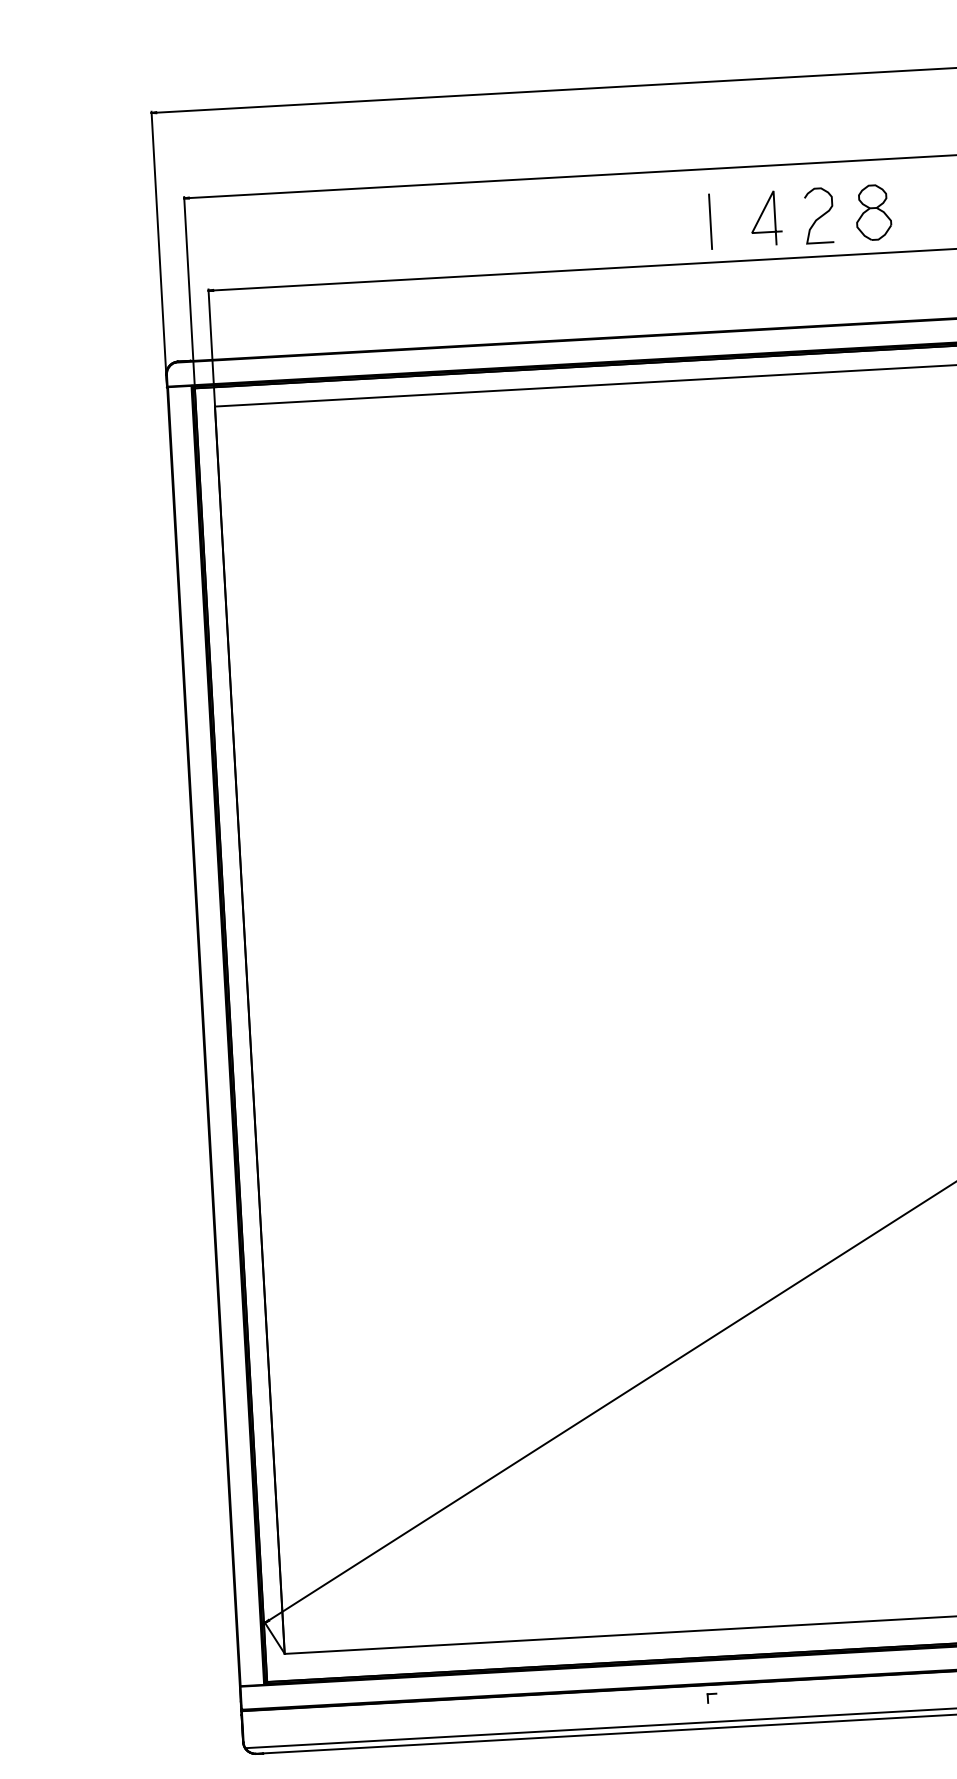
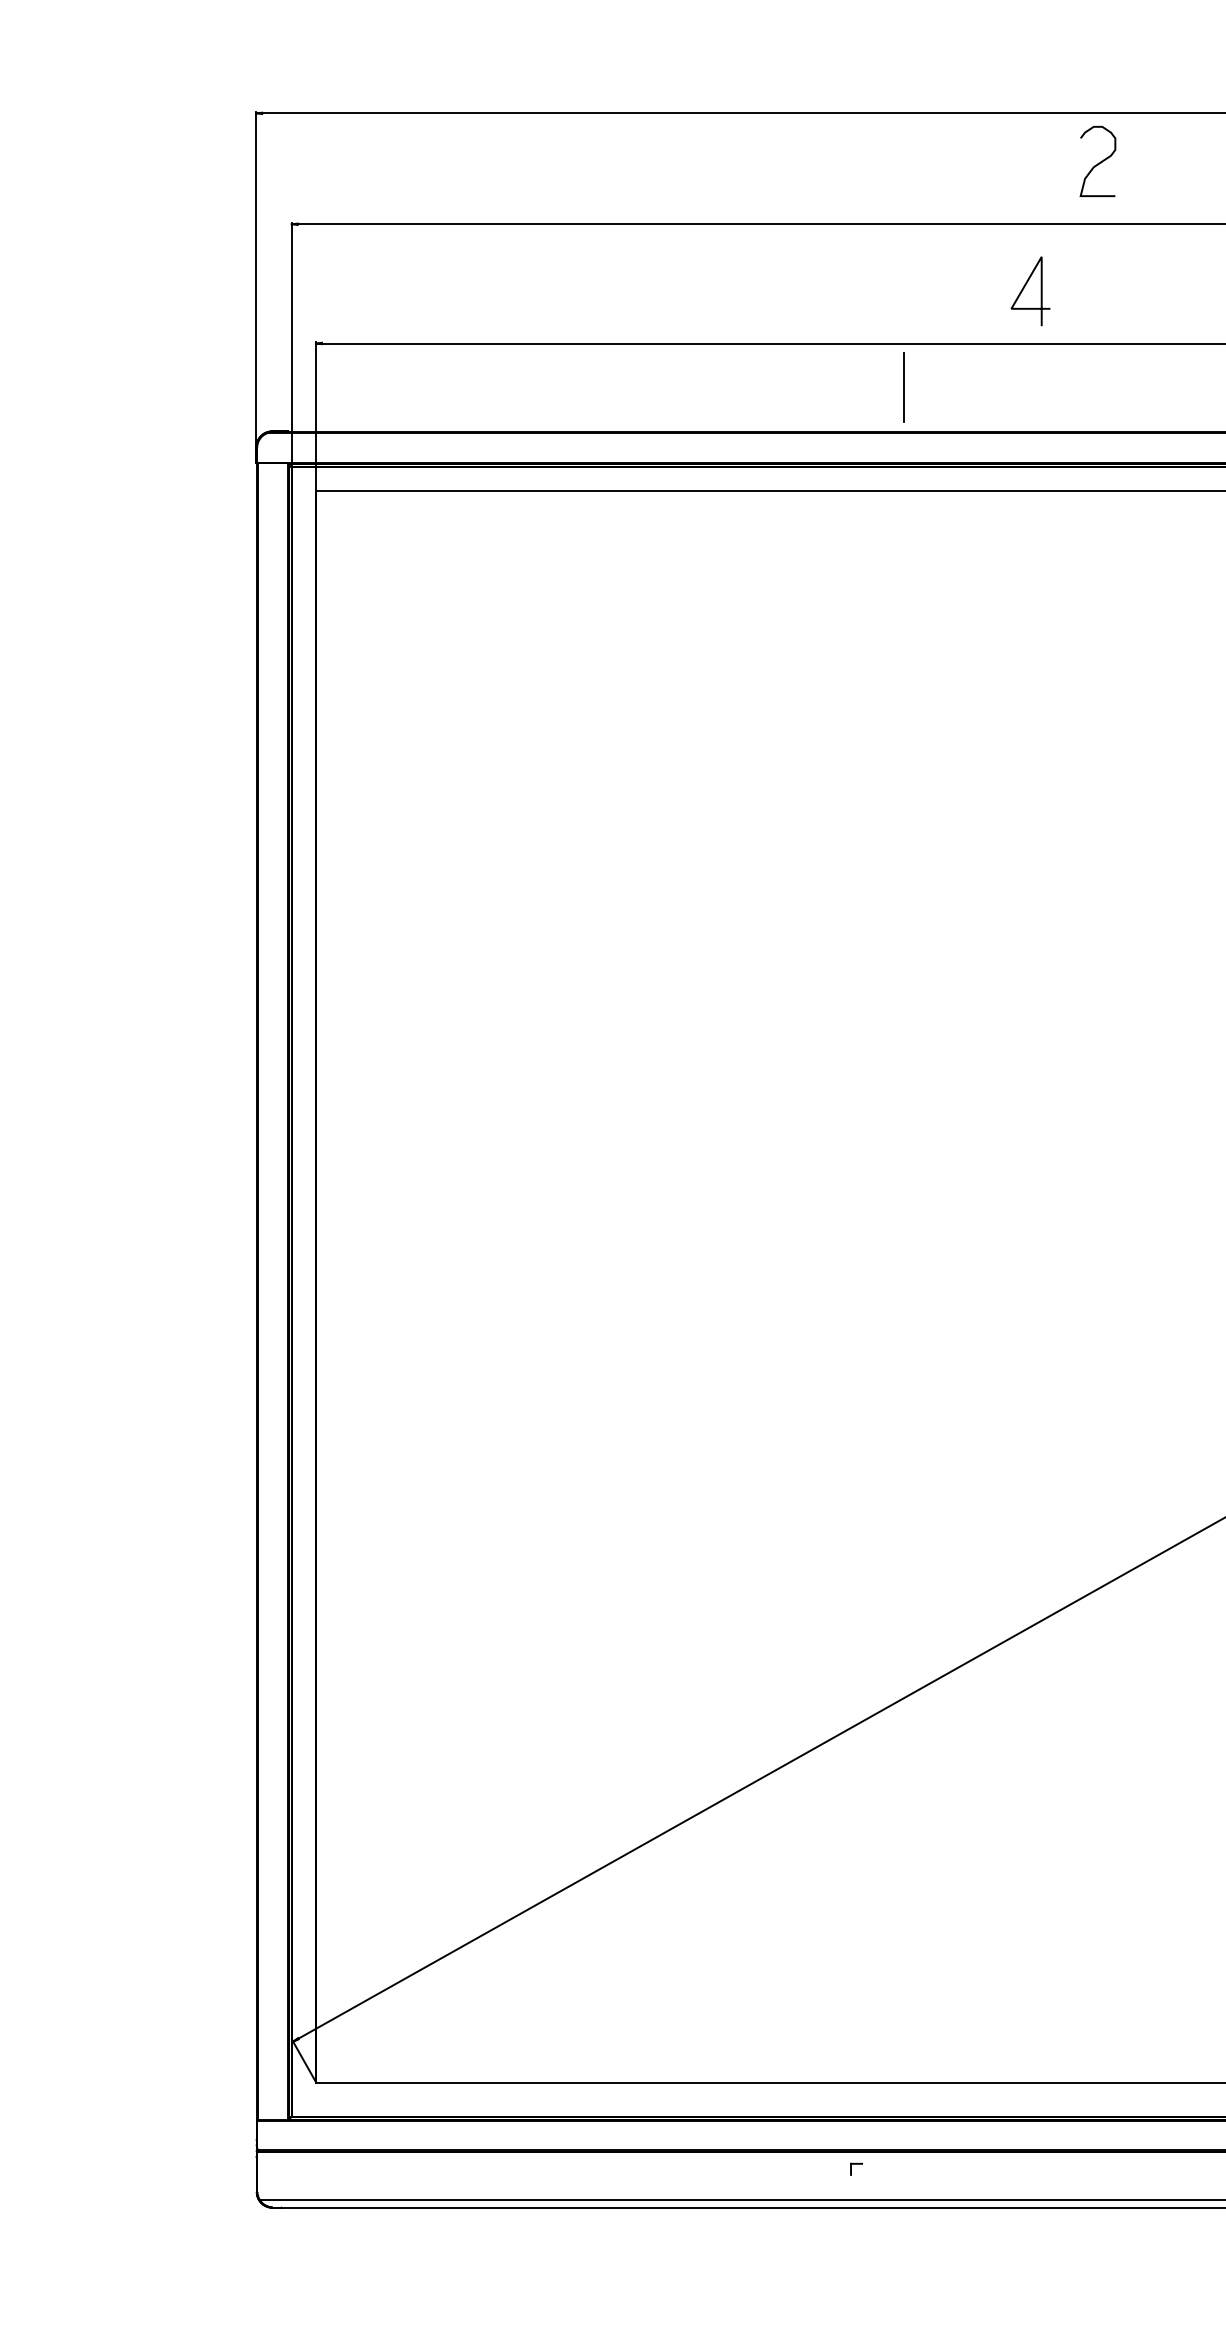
part: (872, 212) -> (1166, 291), removed
curve: (819, 216) -> (1098, 162), moved
line: (709, 221) -> (903, 387), moved

